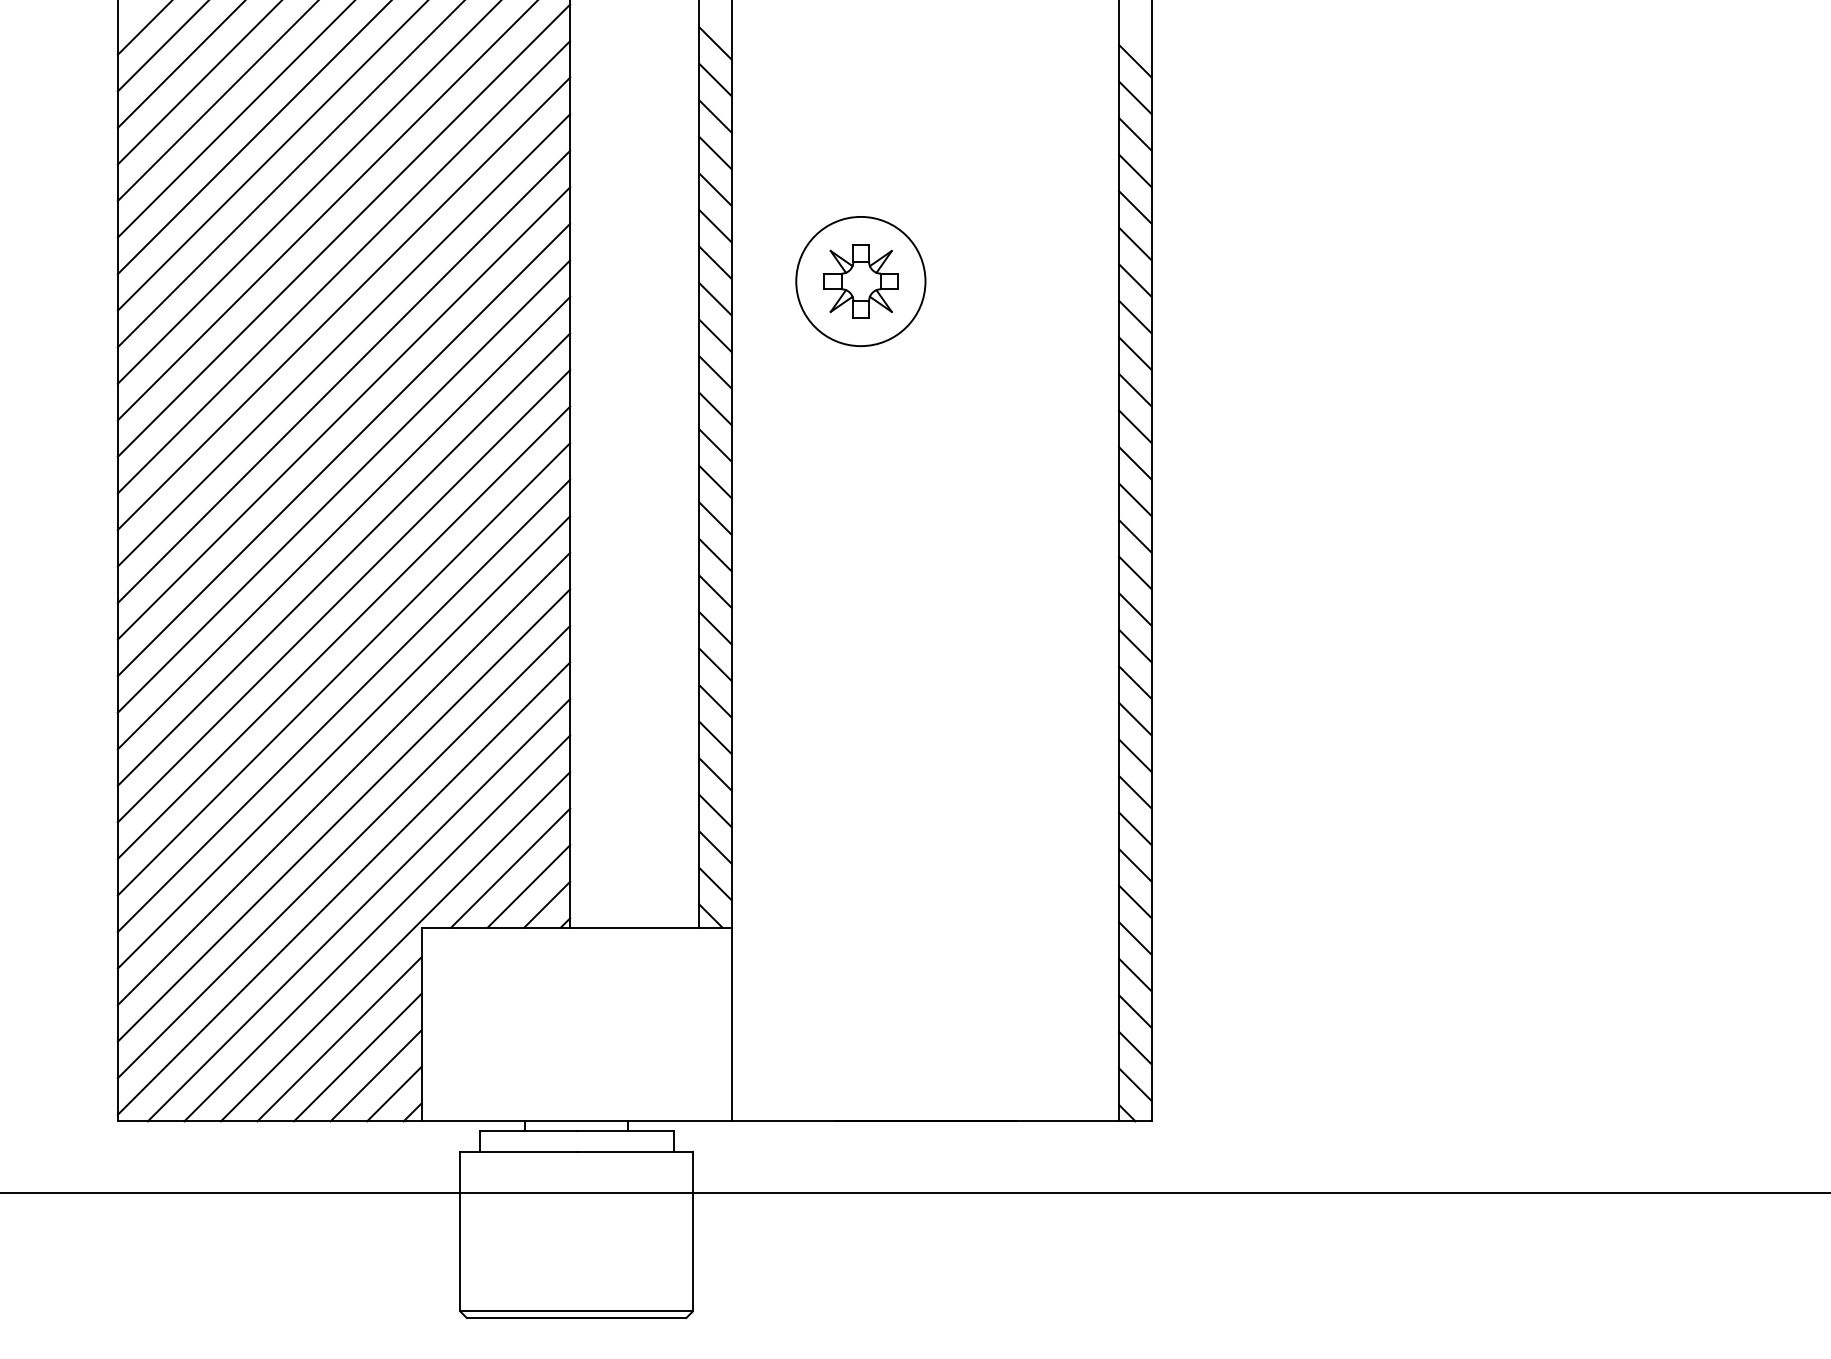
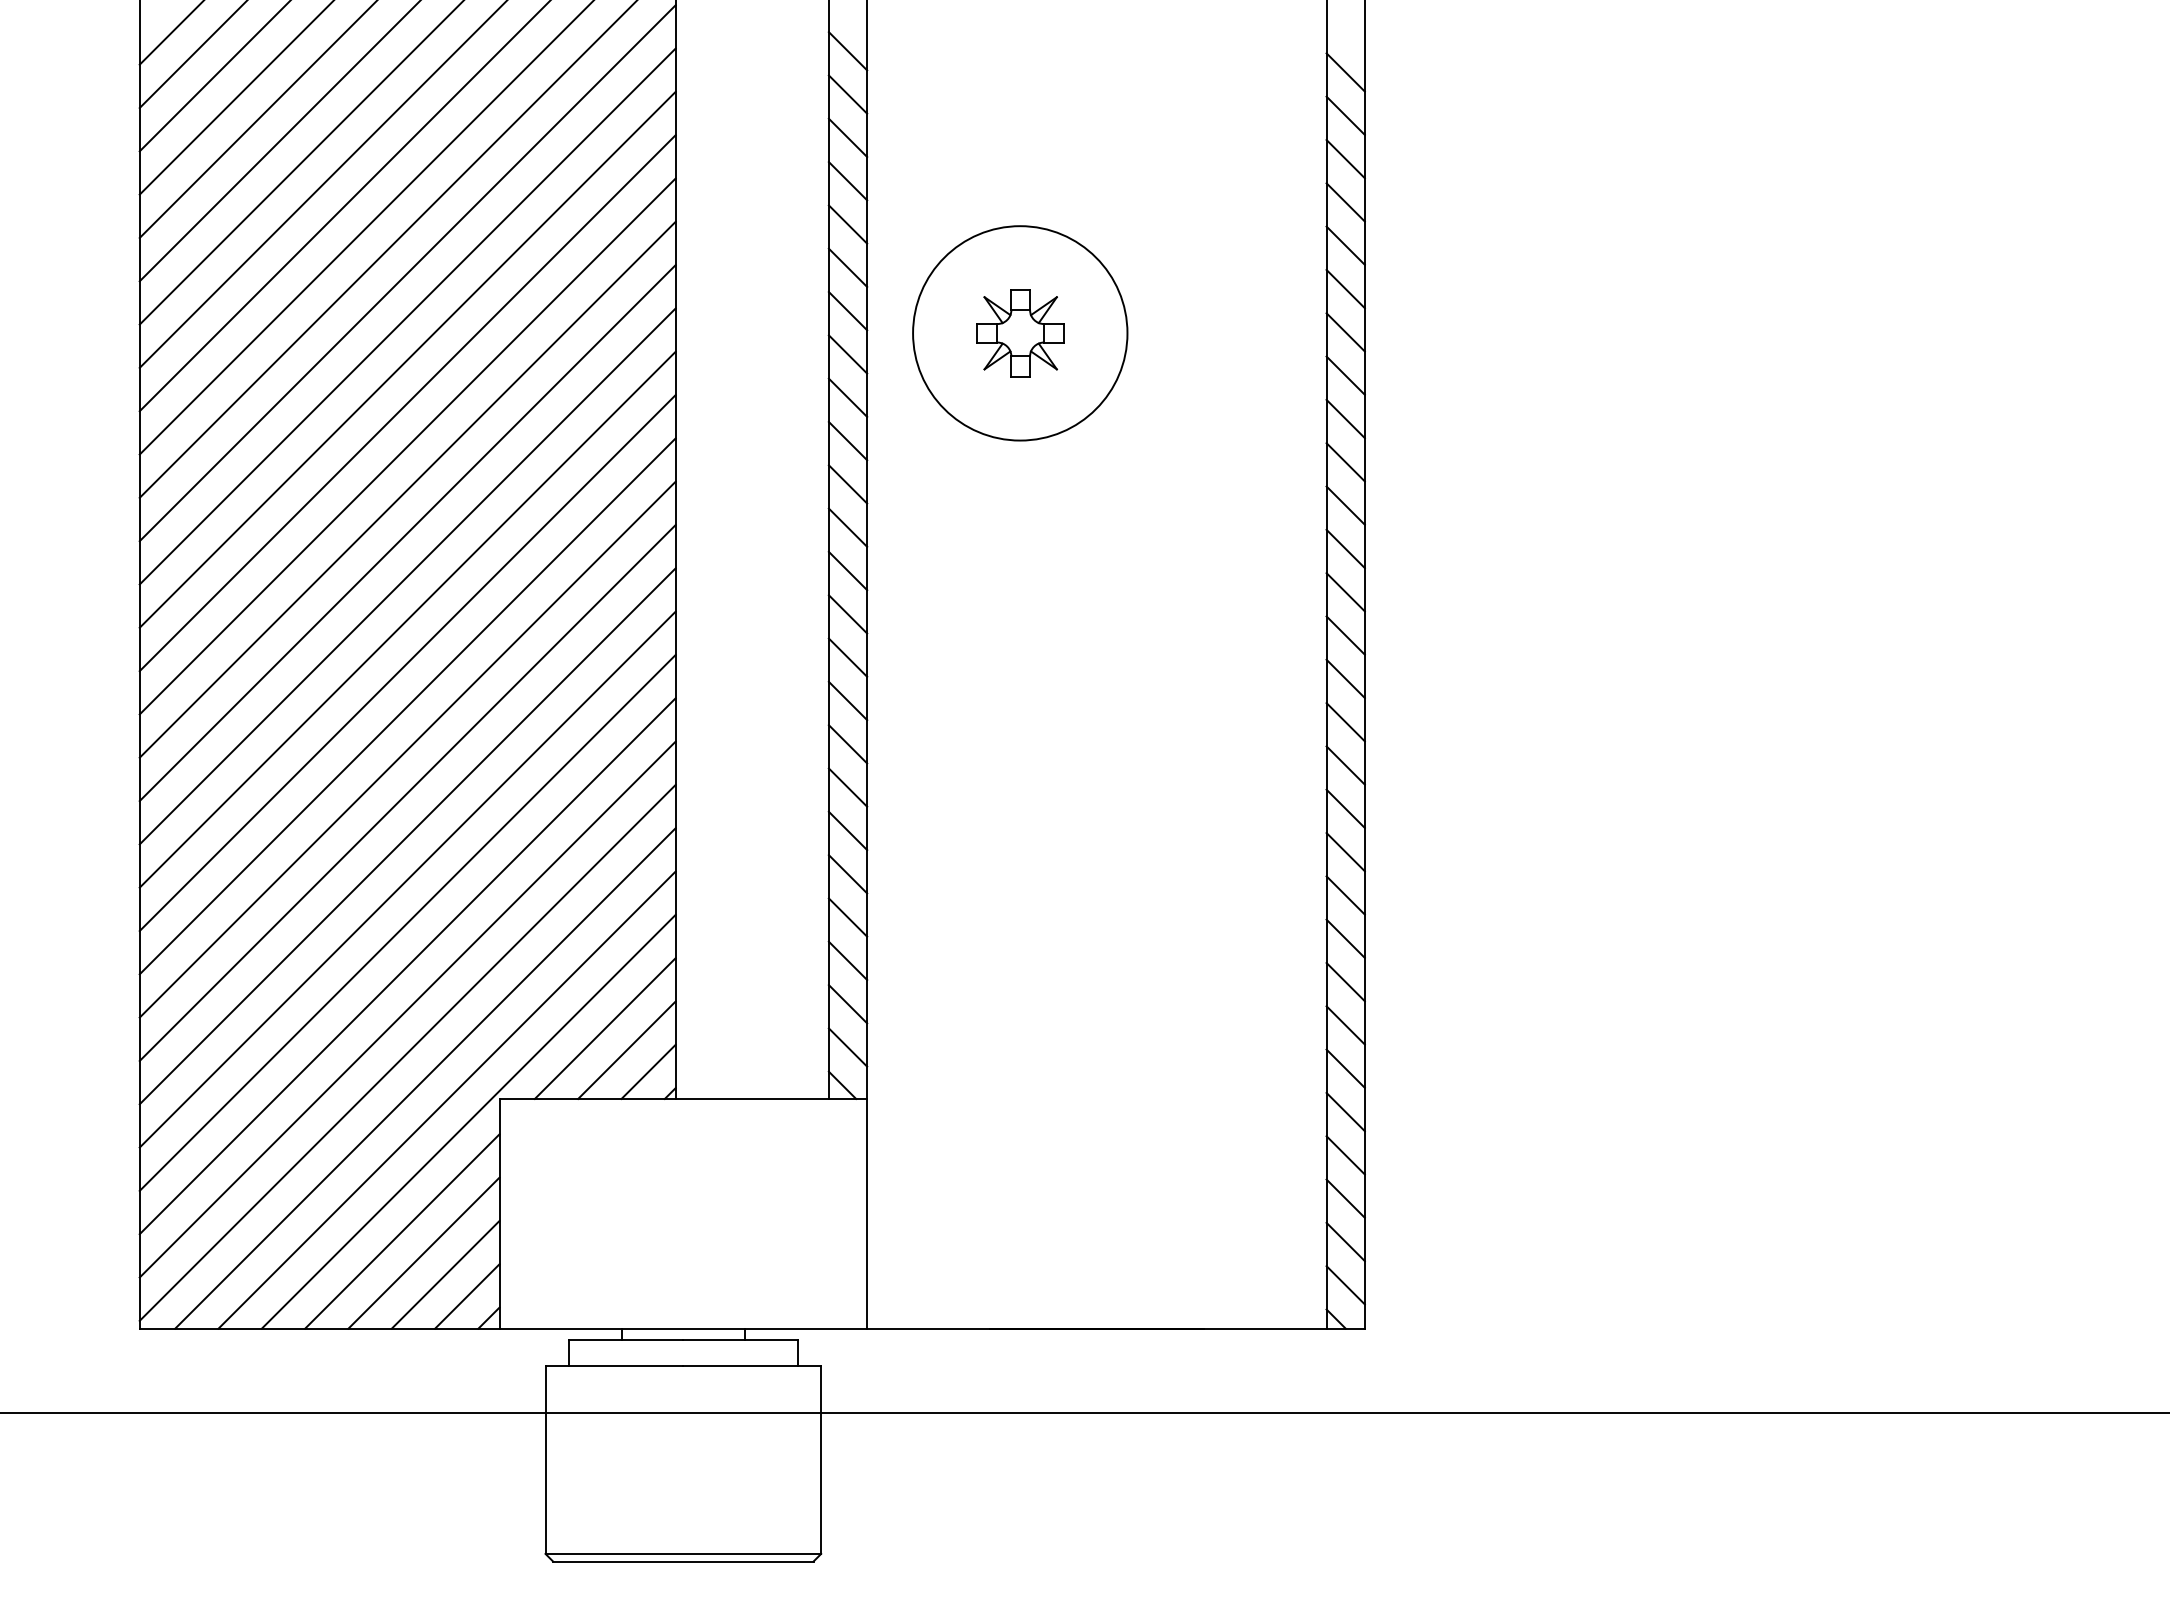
circle: (860, 280) -> (1019, 332), size x1.4

